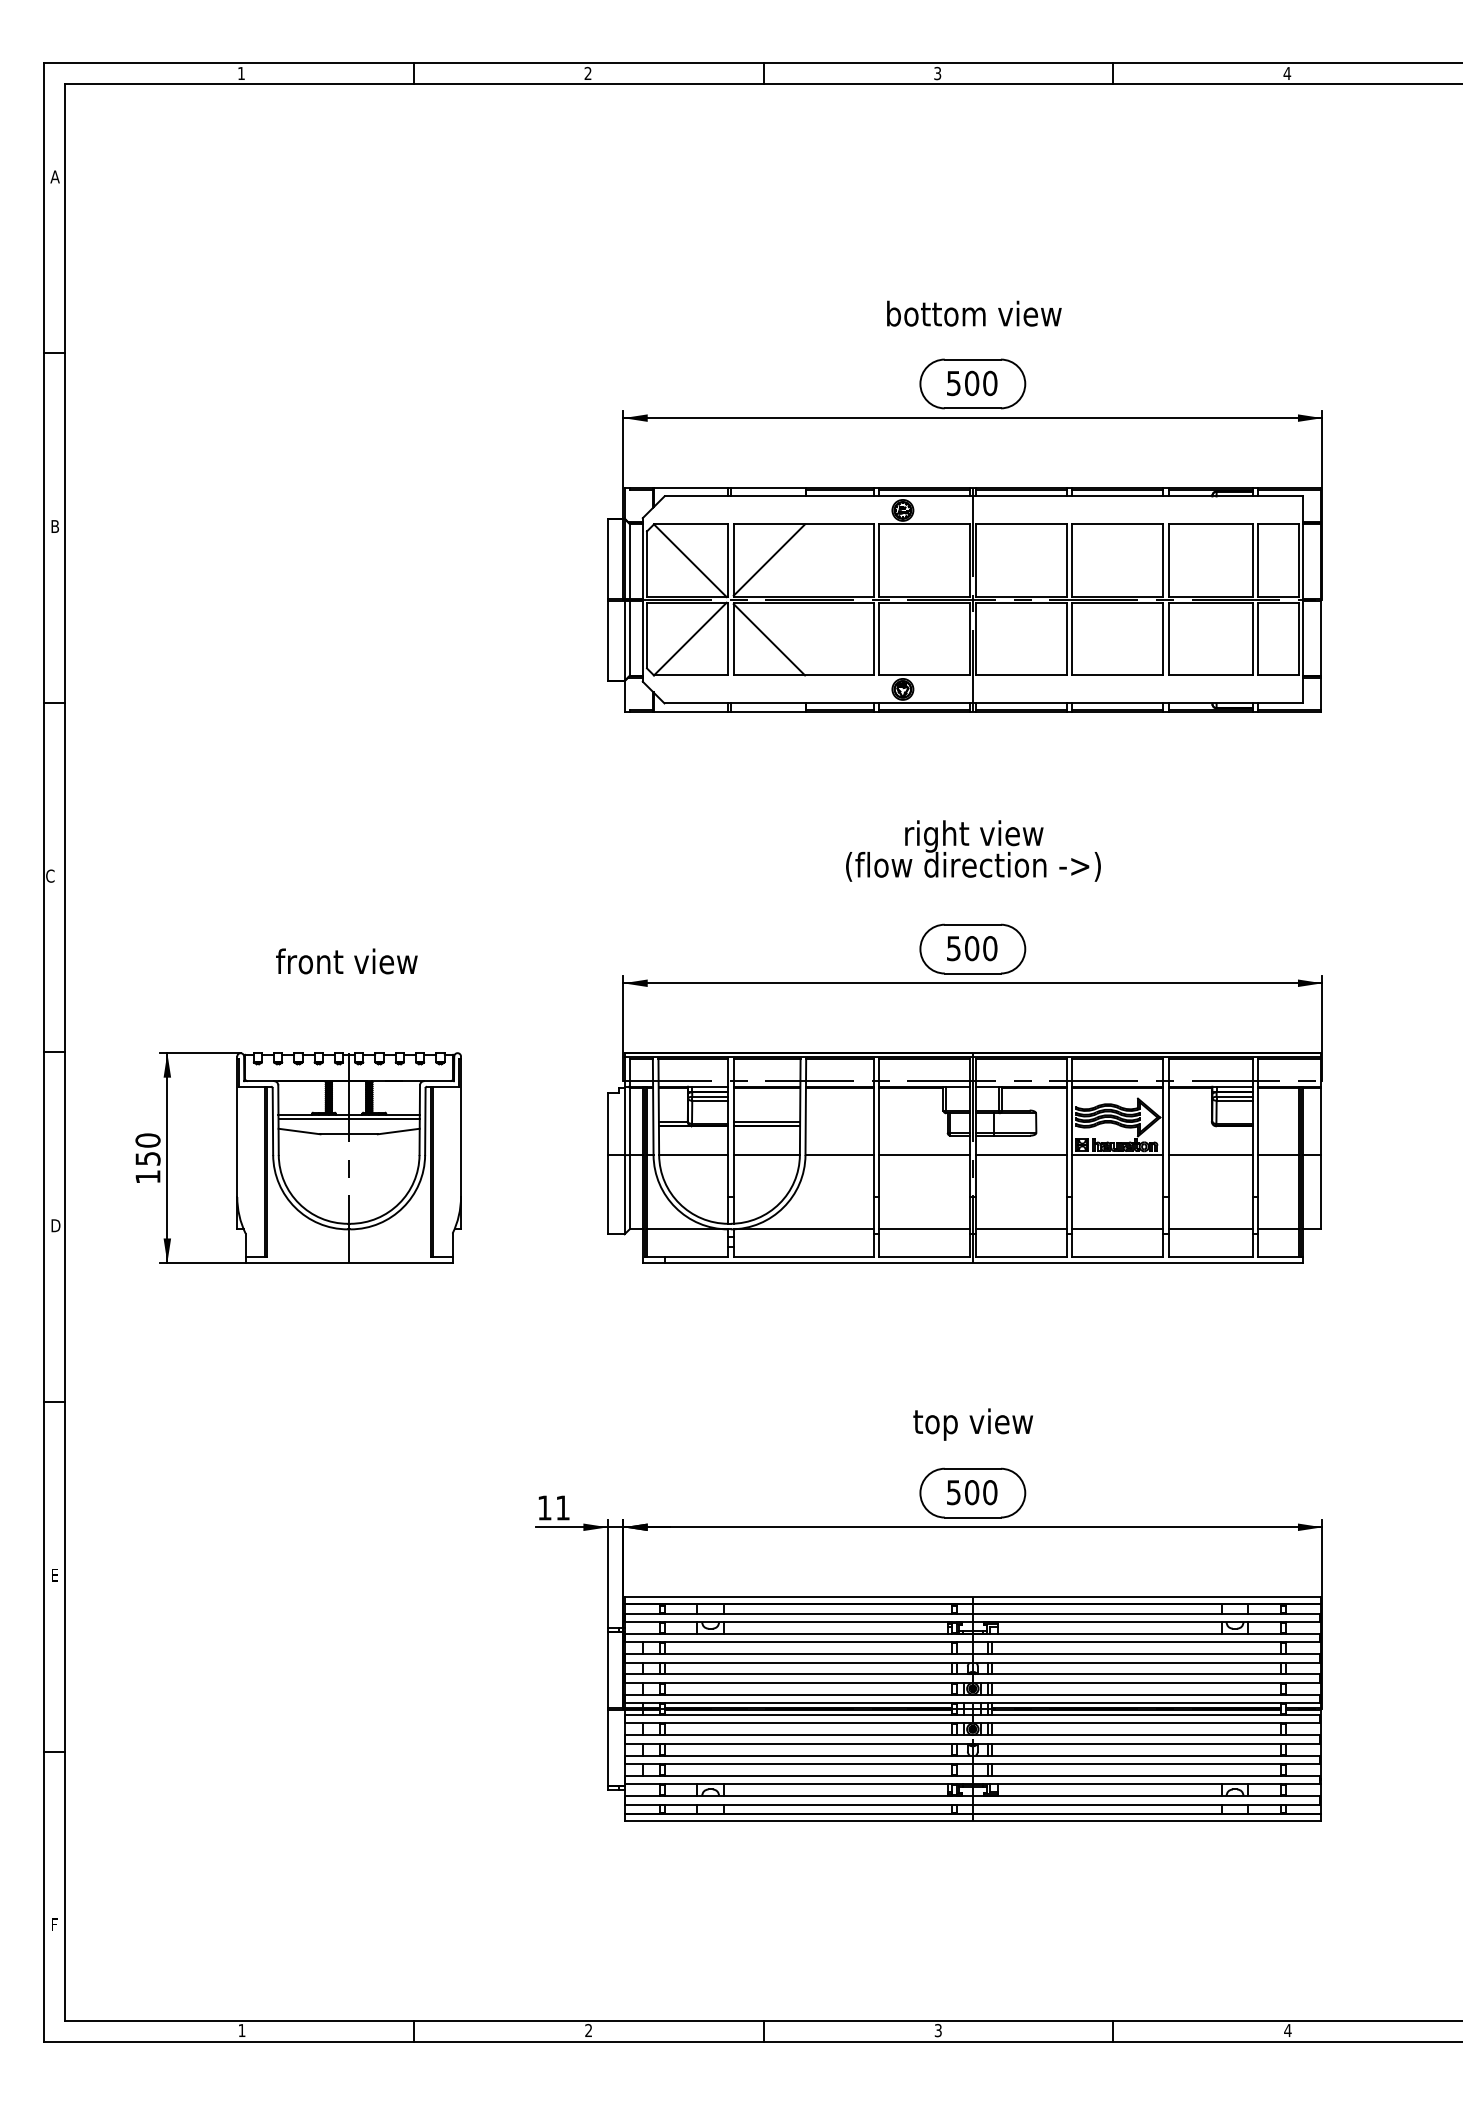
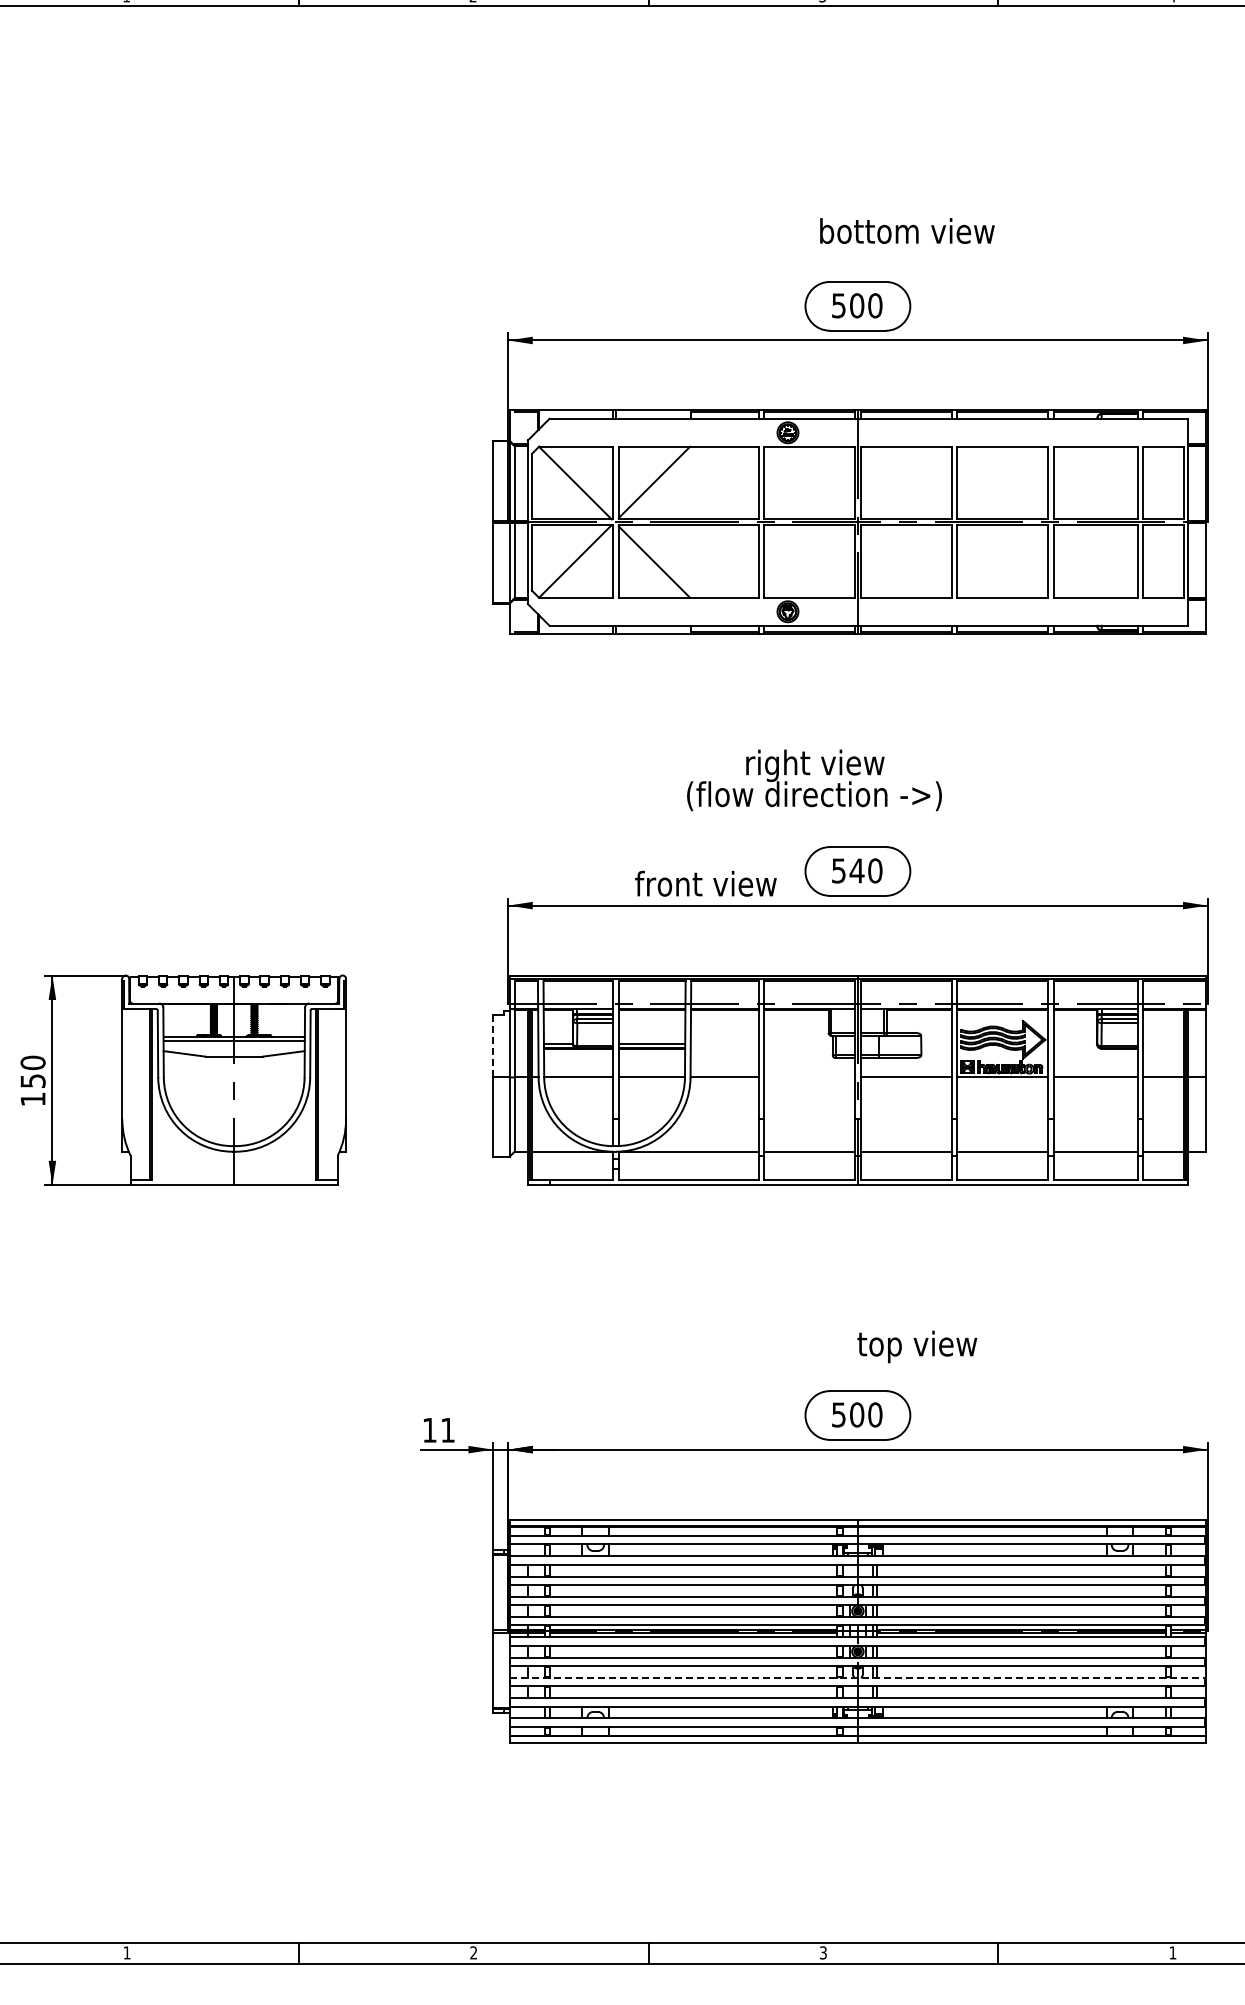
text: (974, 313) -> (907, 230), moved
text: (973, 850) -> (814, 779), moved
text: (971, 948) -> (856, 870), 500 -> 540
text: (346, 961) -> (705, 883), moved
line: (607, 1123) -> (492, 1045), solid -> dashed
line: (924, 1155) -> (809, 1077), removed
text: (972, 1424) -> (916, 1346), moved
line: (973, 1755) -> (858, 1677), solid -> dashed
text: (1287, 2030) -> (1172, 1952), 4 -> 1

